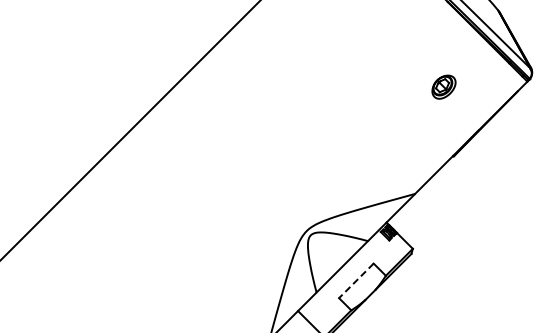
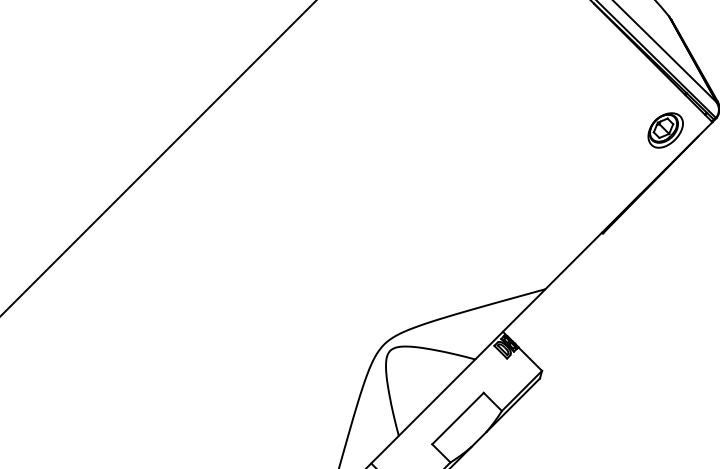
part: (443, 86) -> (664, 129), moved
line: (356, 281) -> (458, 419), dashed -> solid

